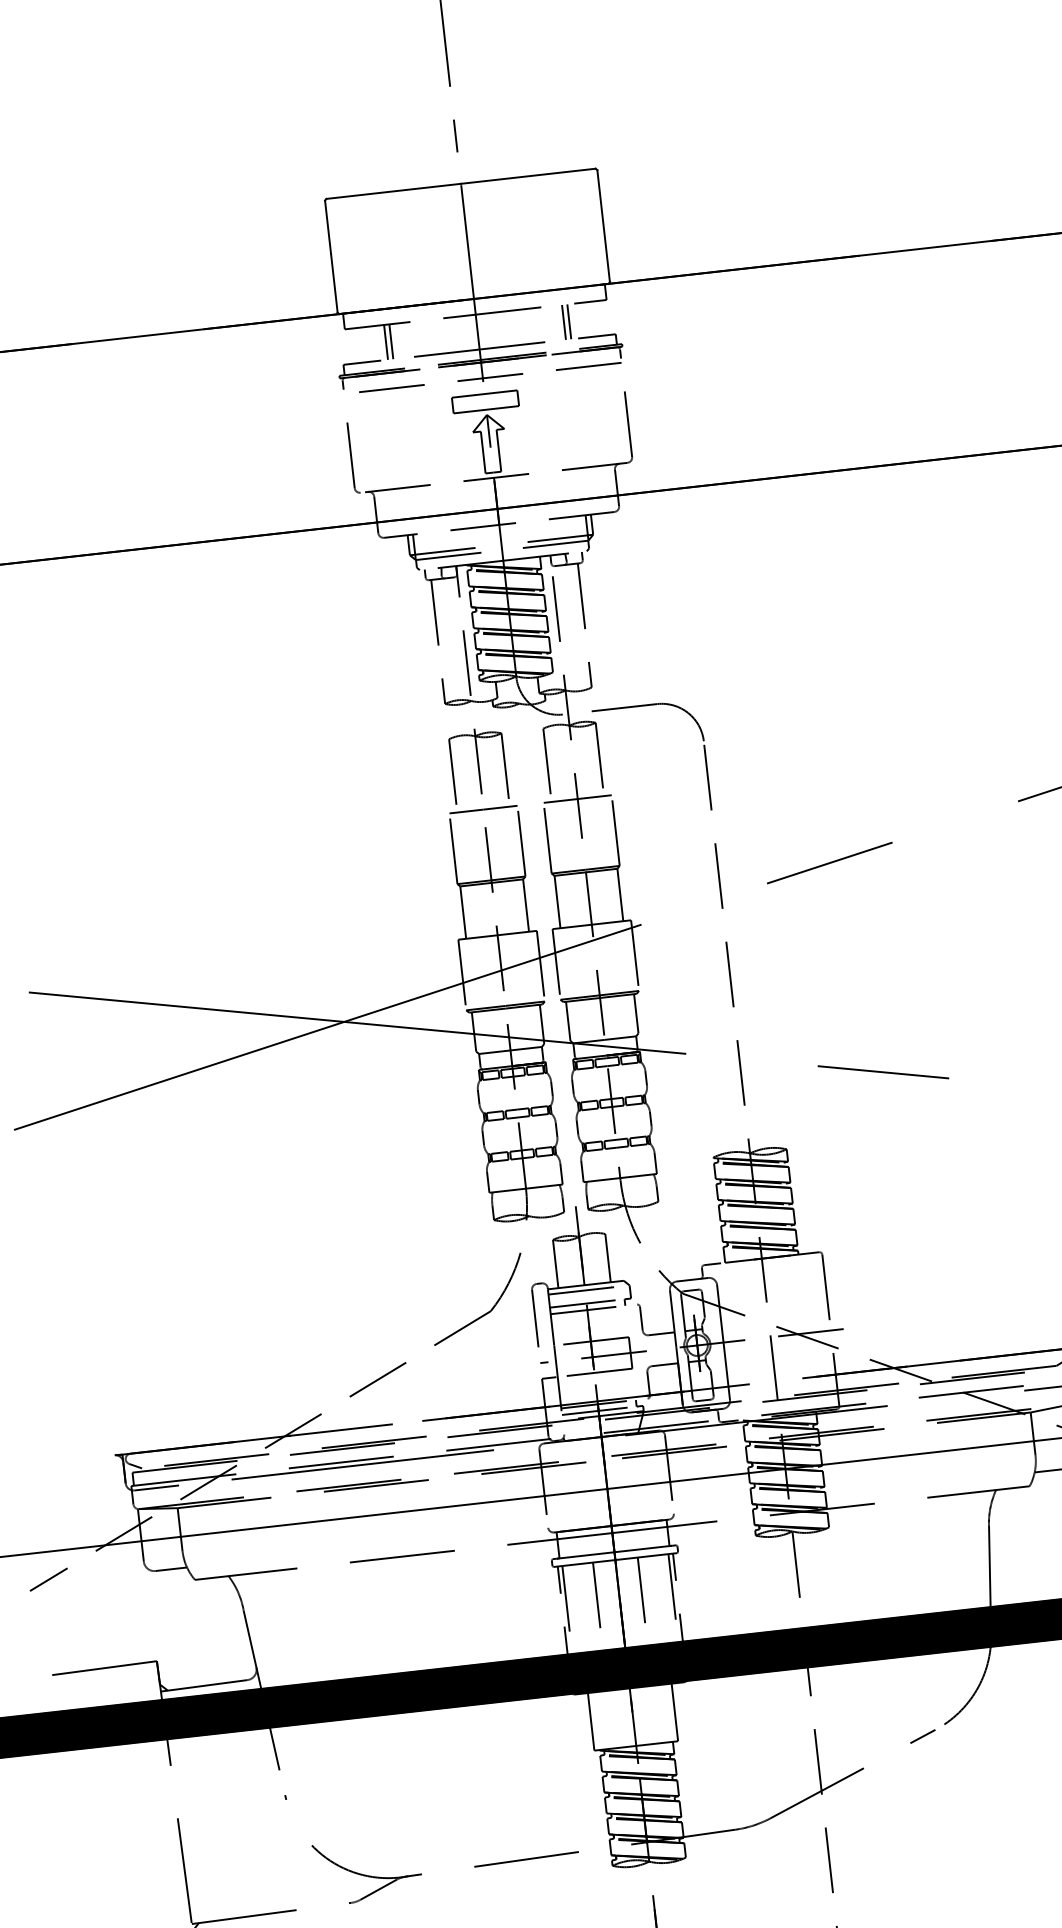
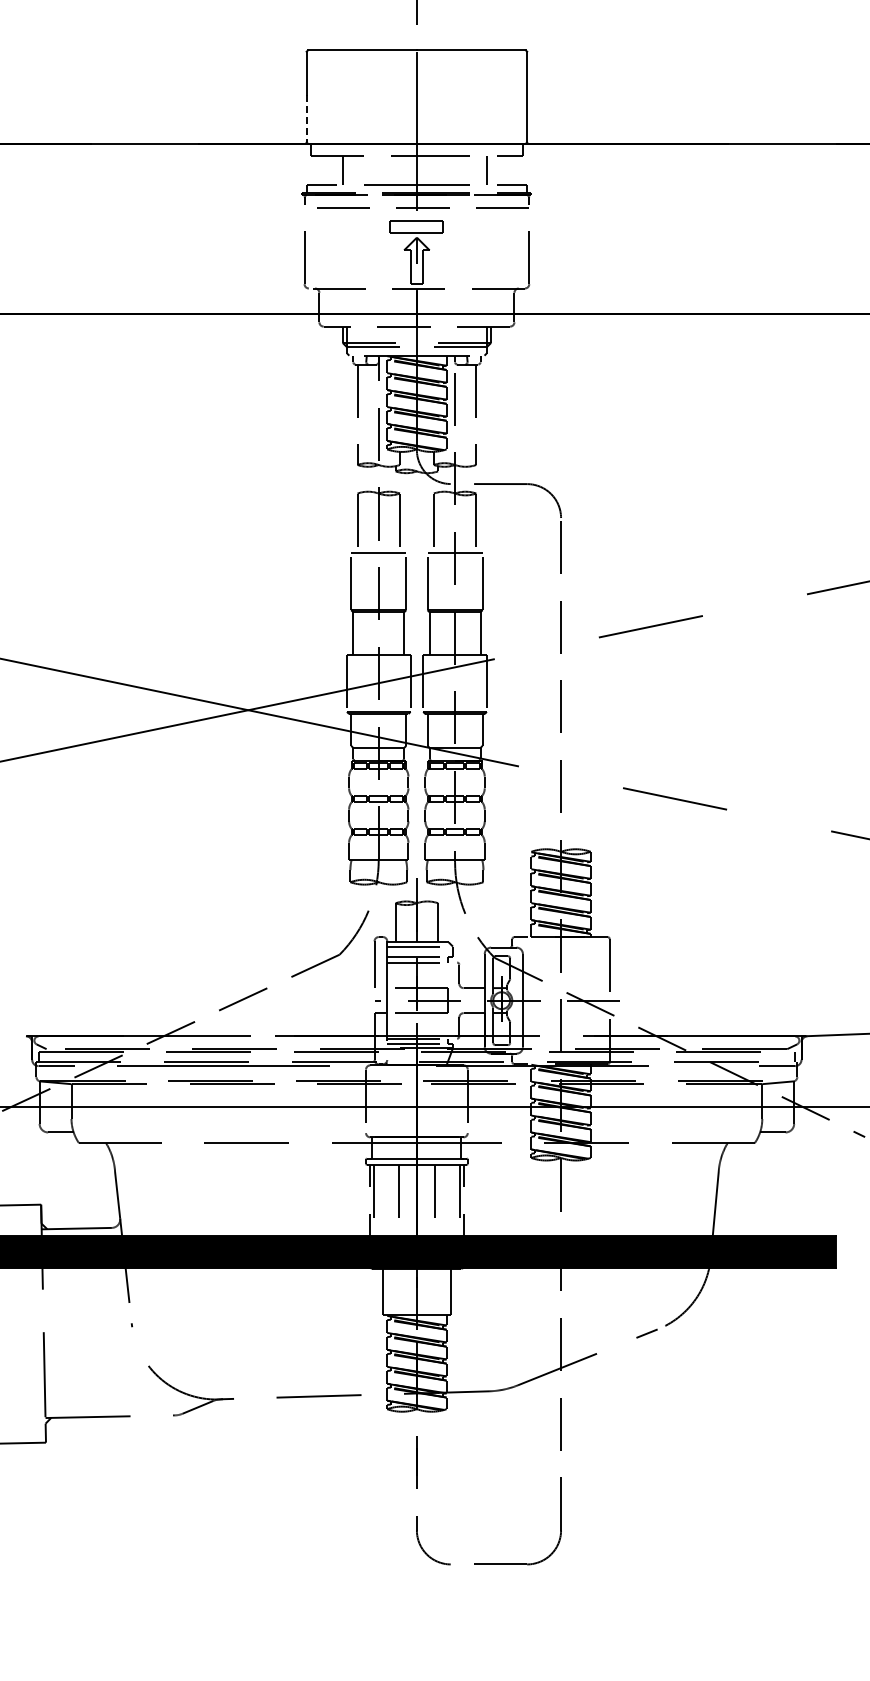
line: (334, 283) -> (306, 118), solid -> dashed
line: (569, 321) -> (491, 170), removed
line: (391, 341) -> (347, 170), removed

